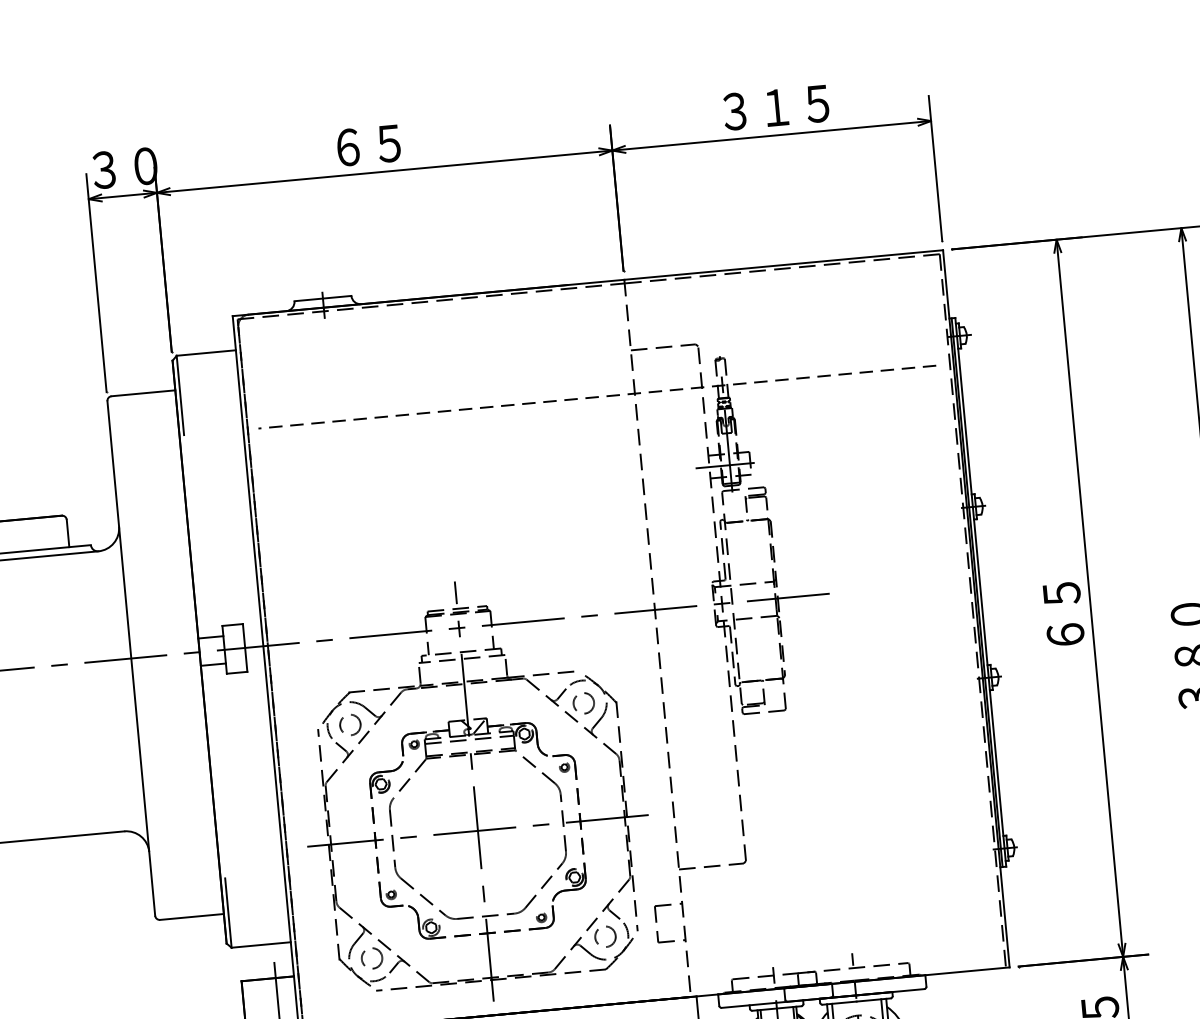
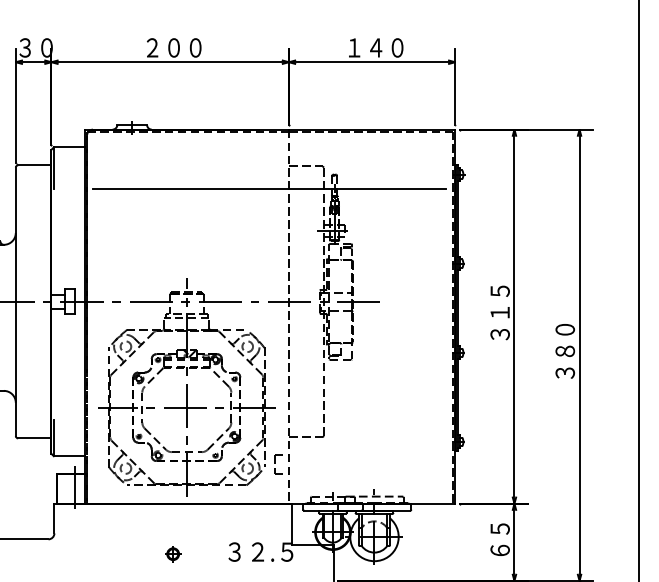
text: (775, 106) -> (375, 47), ３１５ -> １４０
text: (388, 142) -> (173, 47), ６５ -> ２００
line: (597, 398) -> (269, 189), dashed -> solid
text: (1060, 592) -> (499, 312), ６５ -> ３１５

